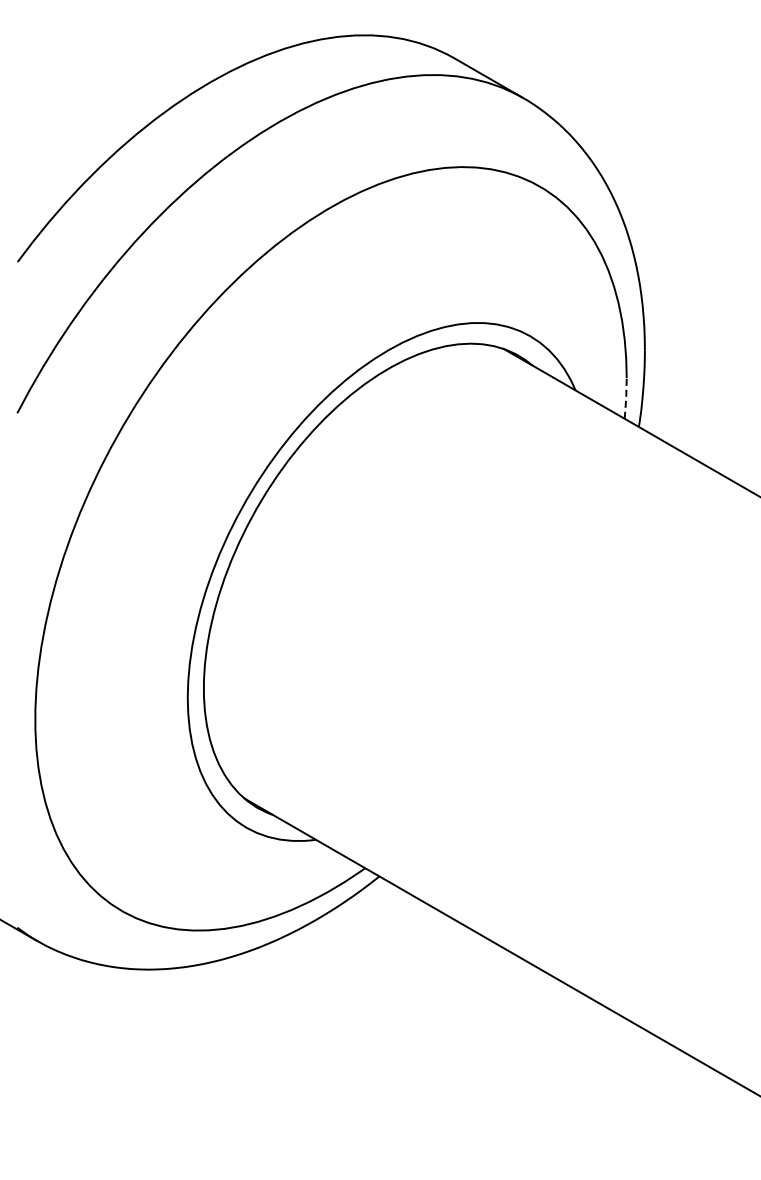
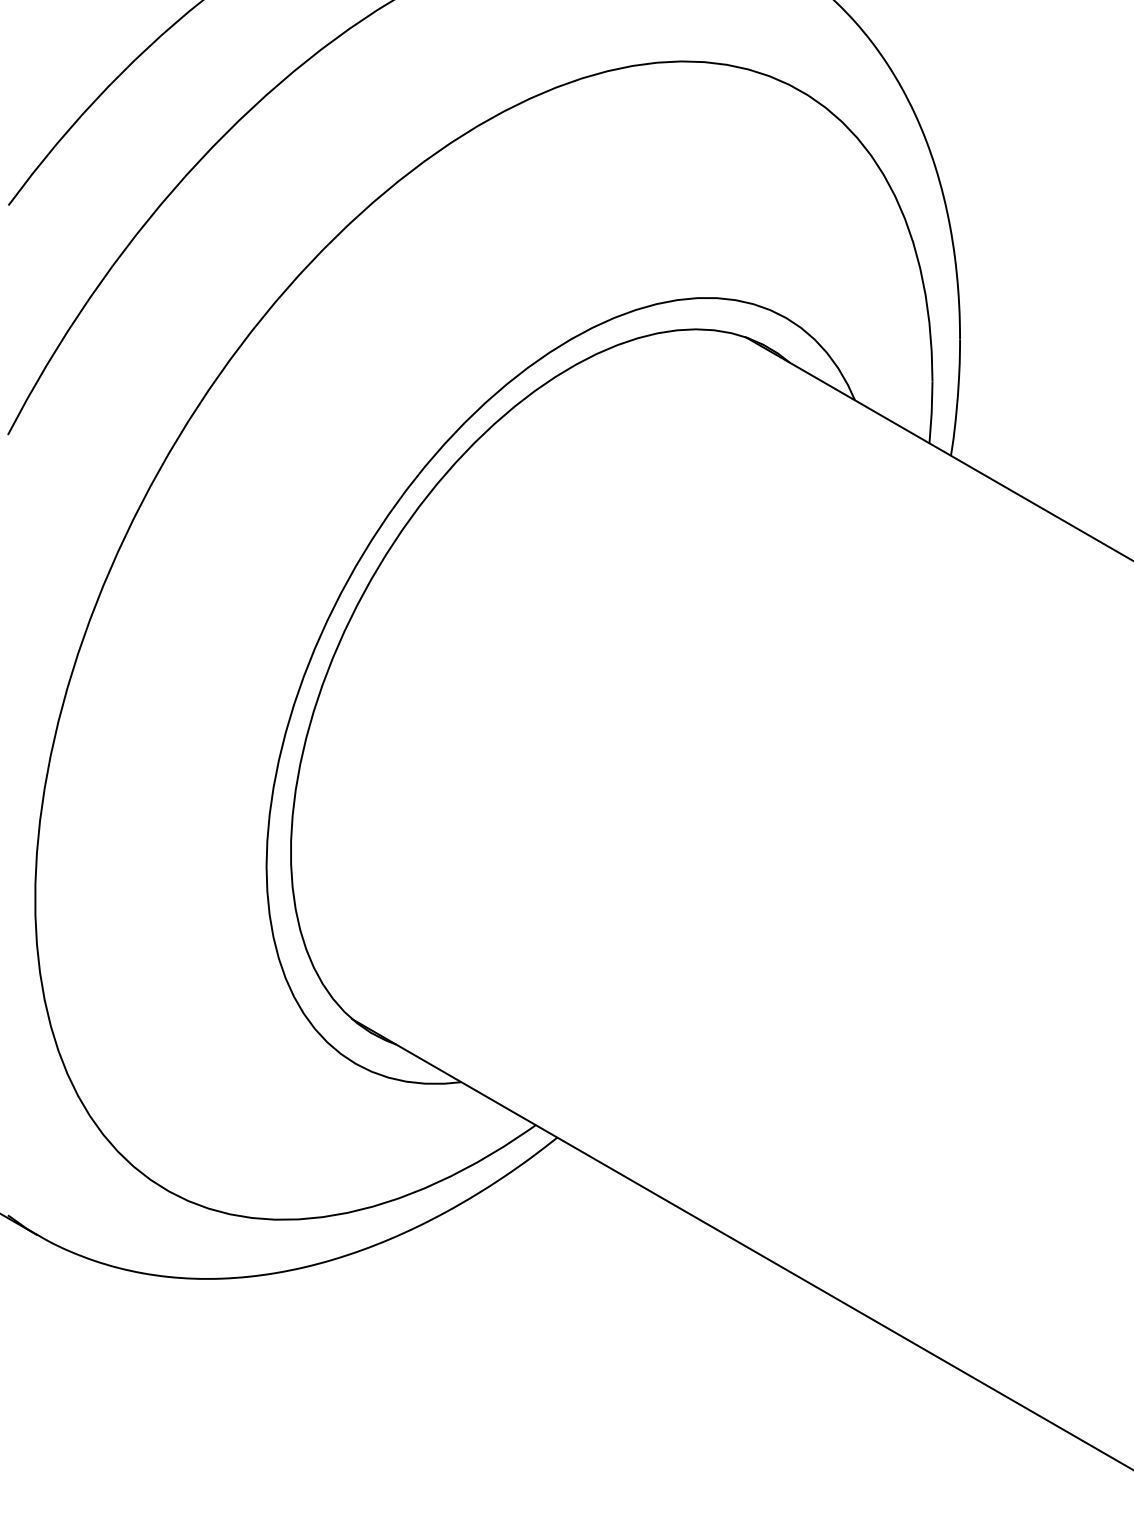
line: (626, 398) -> (932, 412), dashed -> solid

